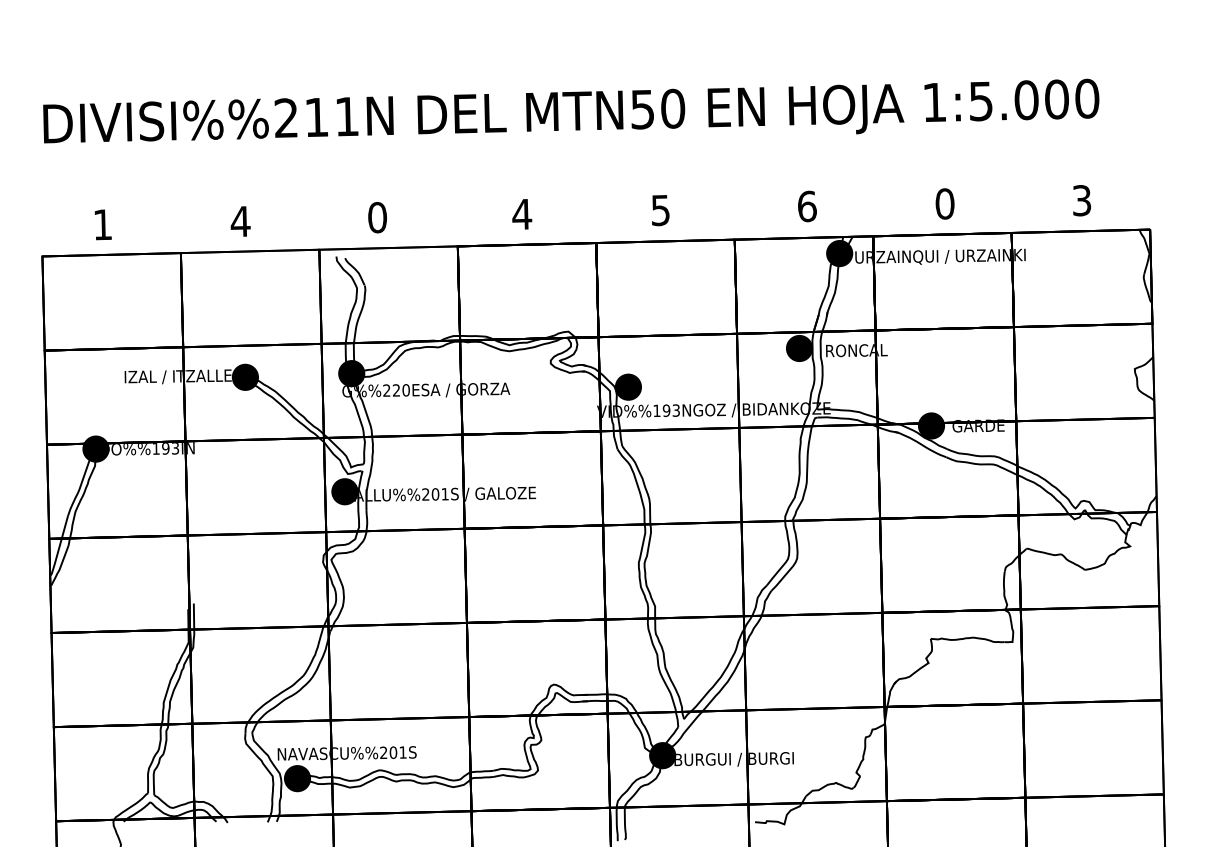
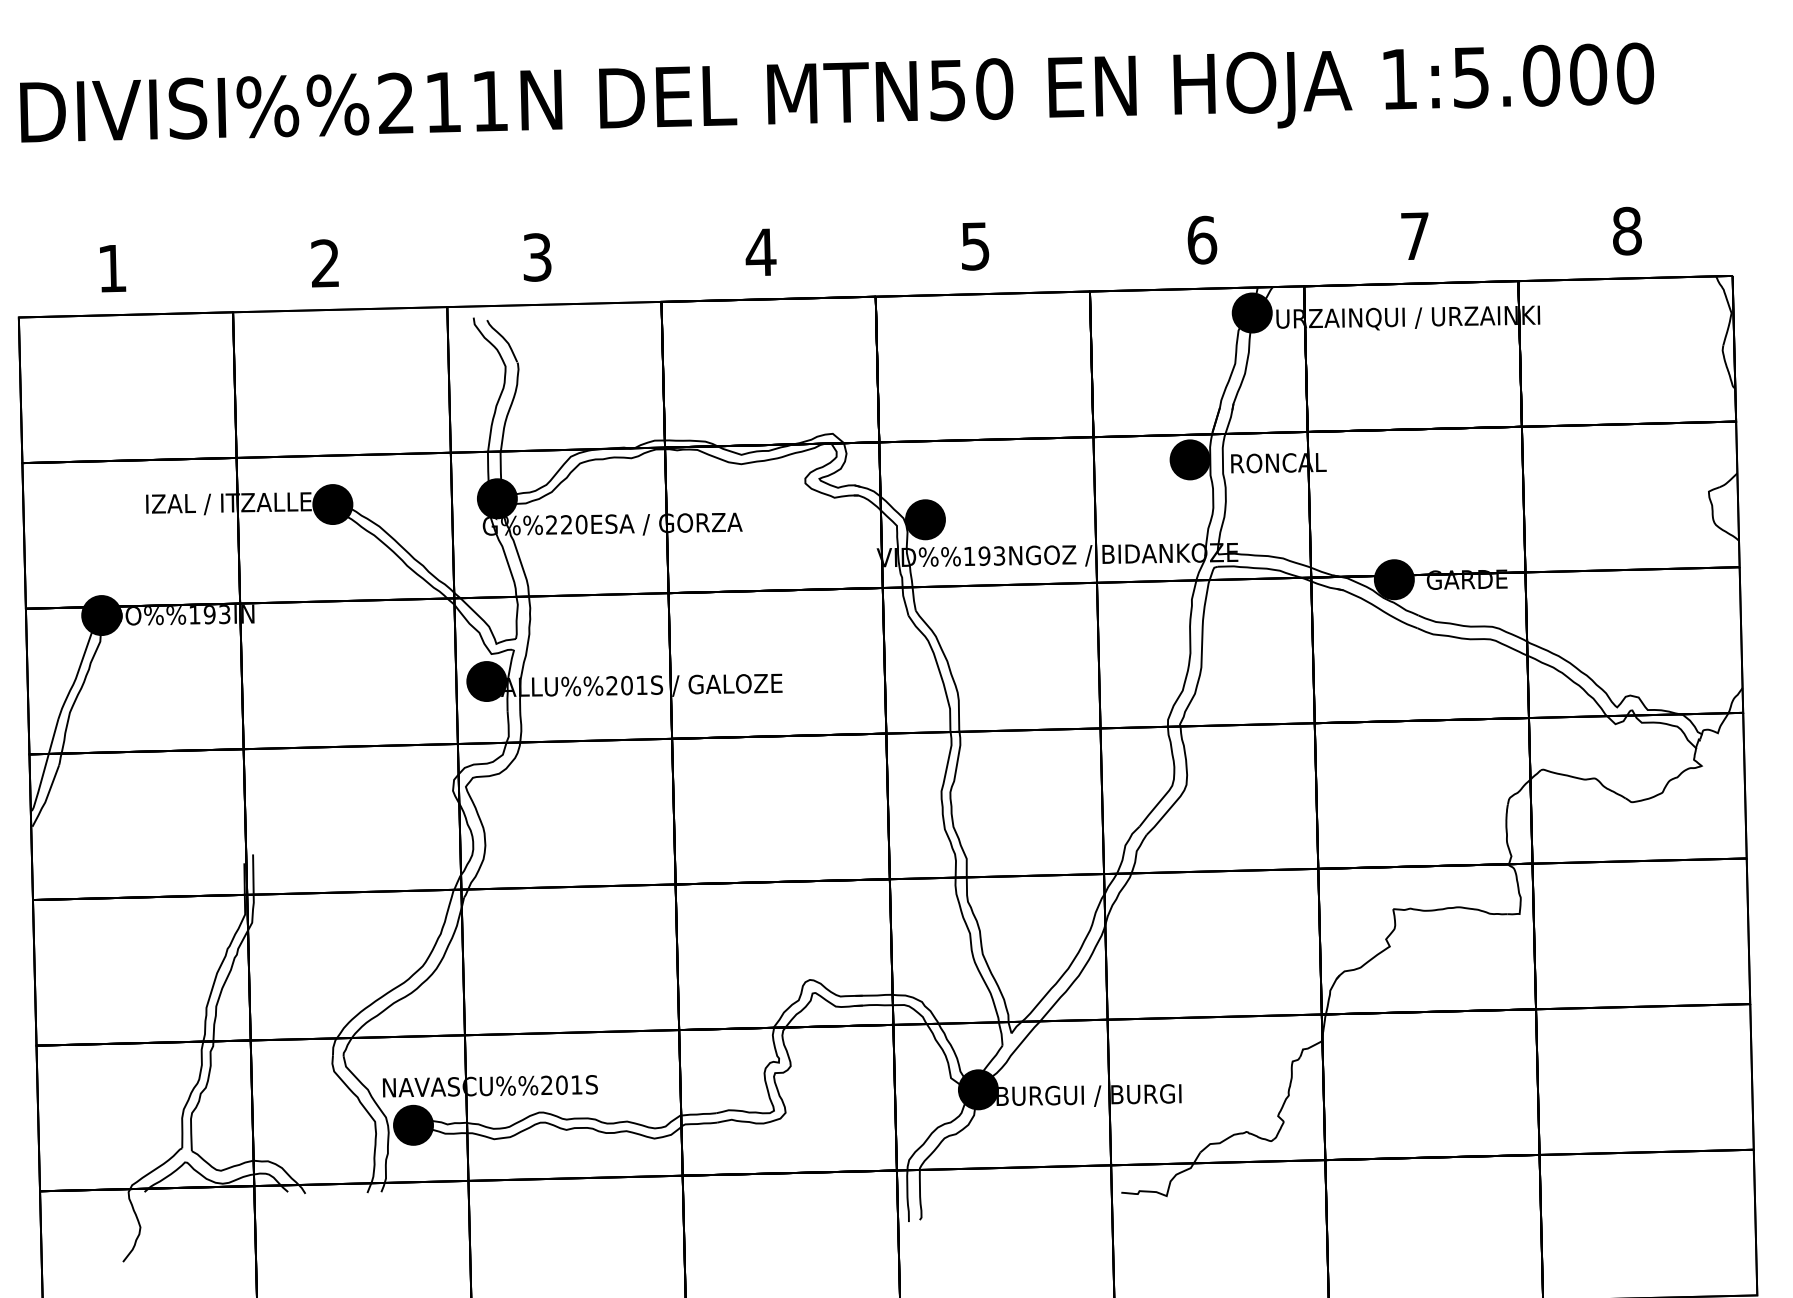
text: (1081, 200) -> (1626, 230), 3 -> 8
text: (944, 203) -> (1414, 235), 0 -> 7
text: (377, 217) -> (537, 257), 0 -> 3
text: (240, 221) -> (325, 263), 4 -> 2

